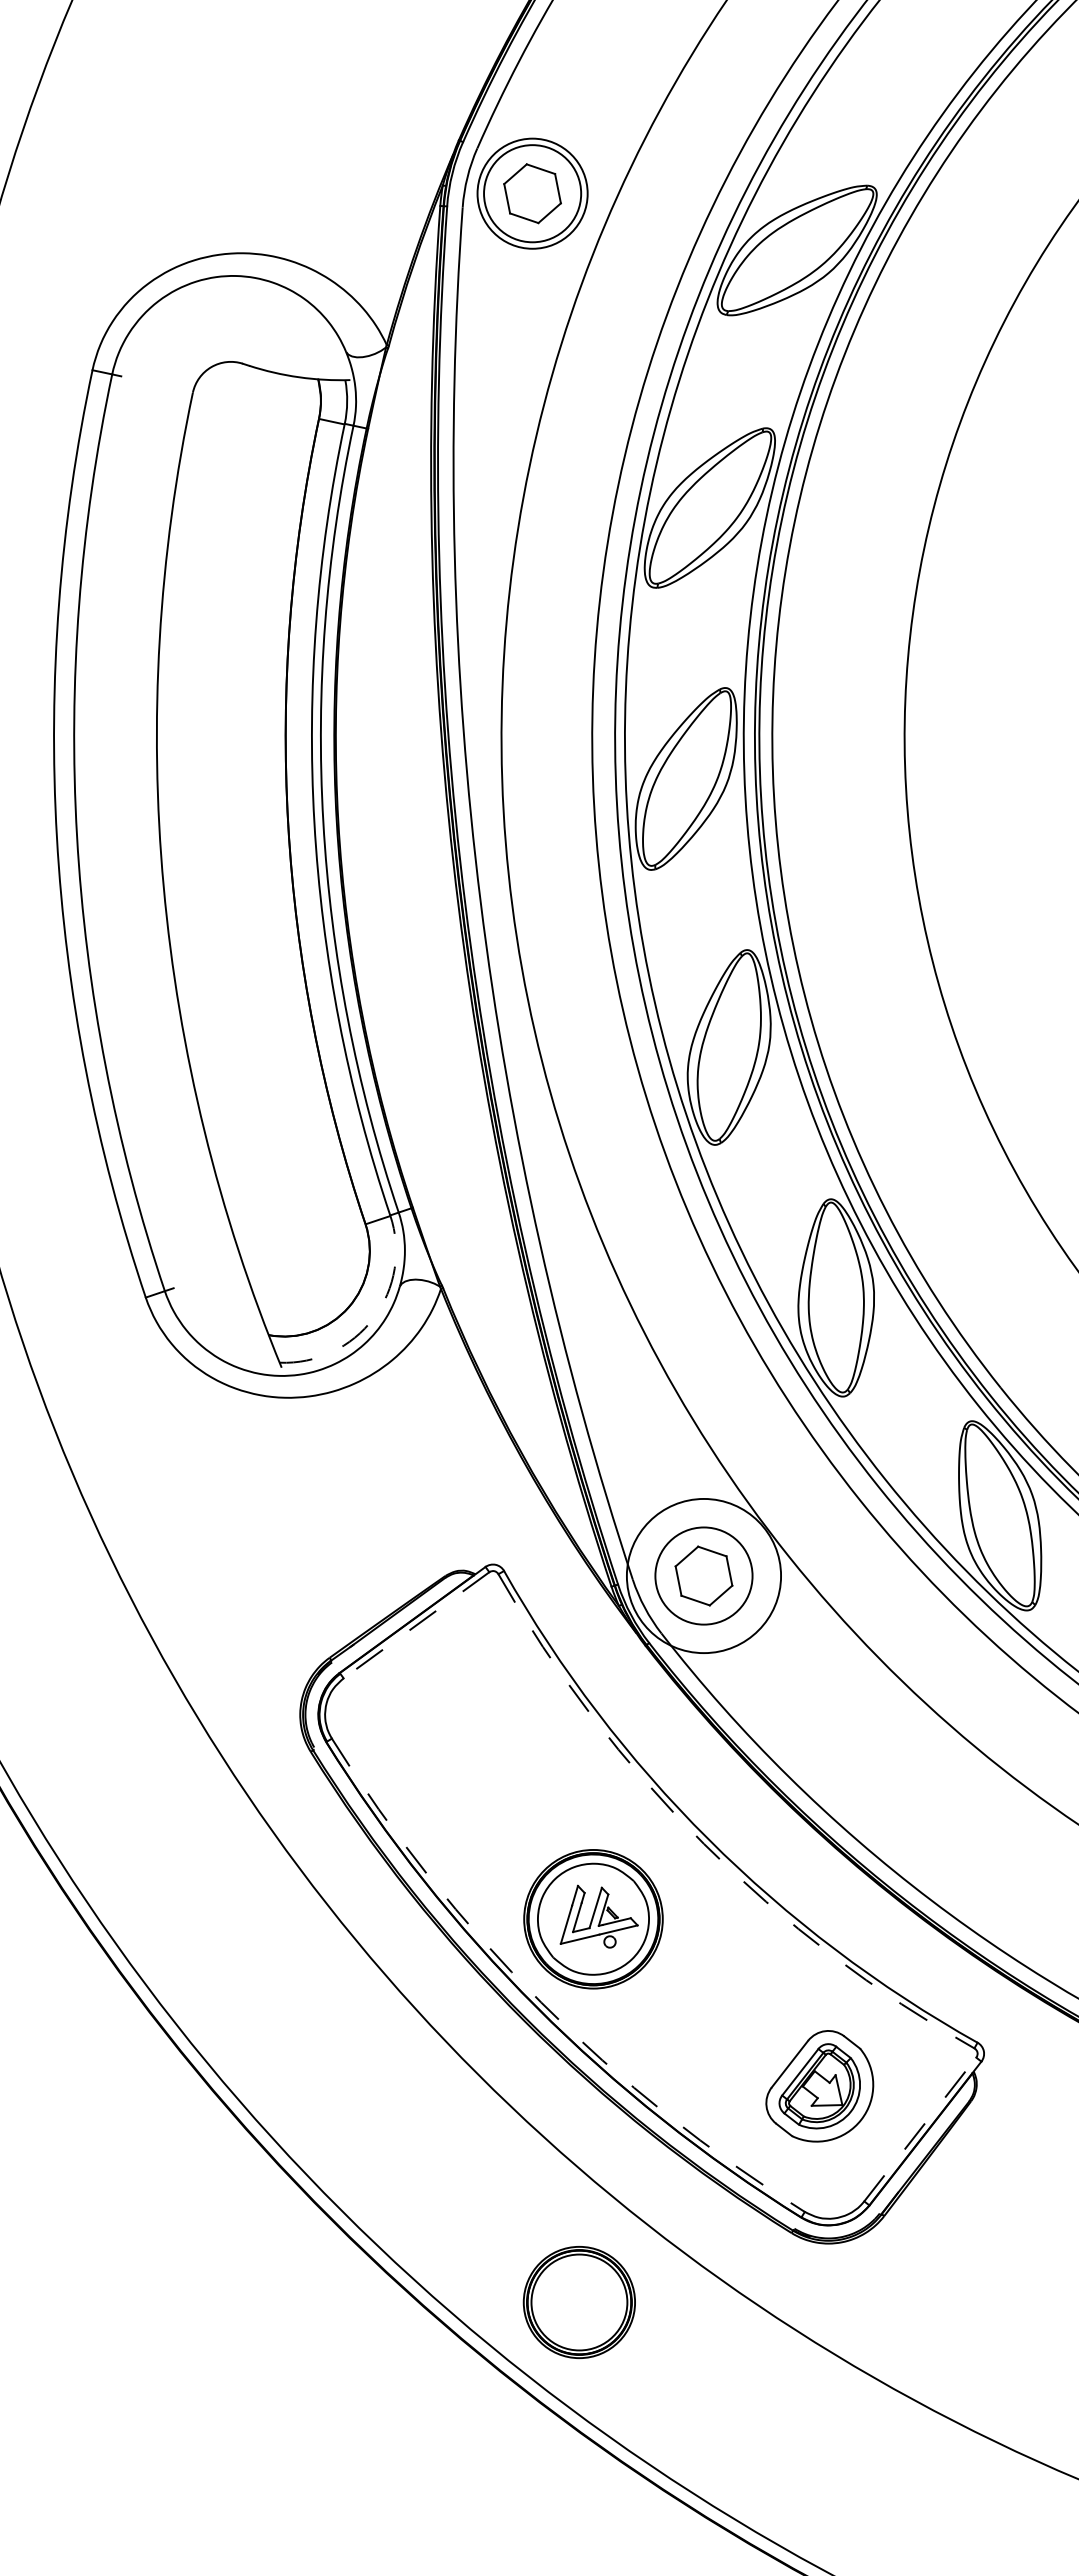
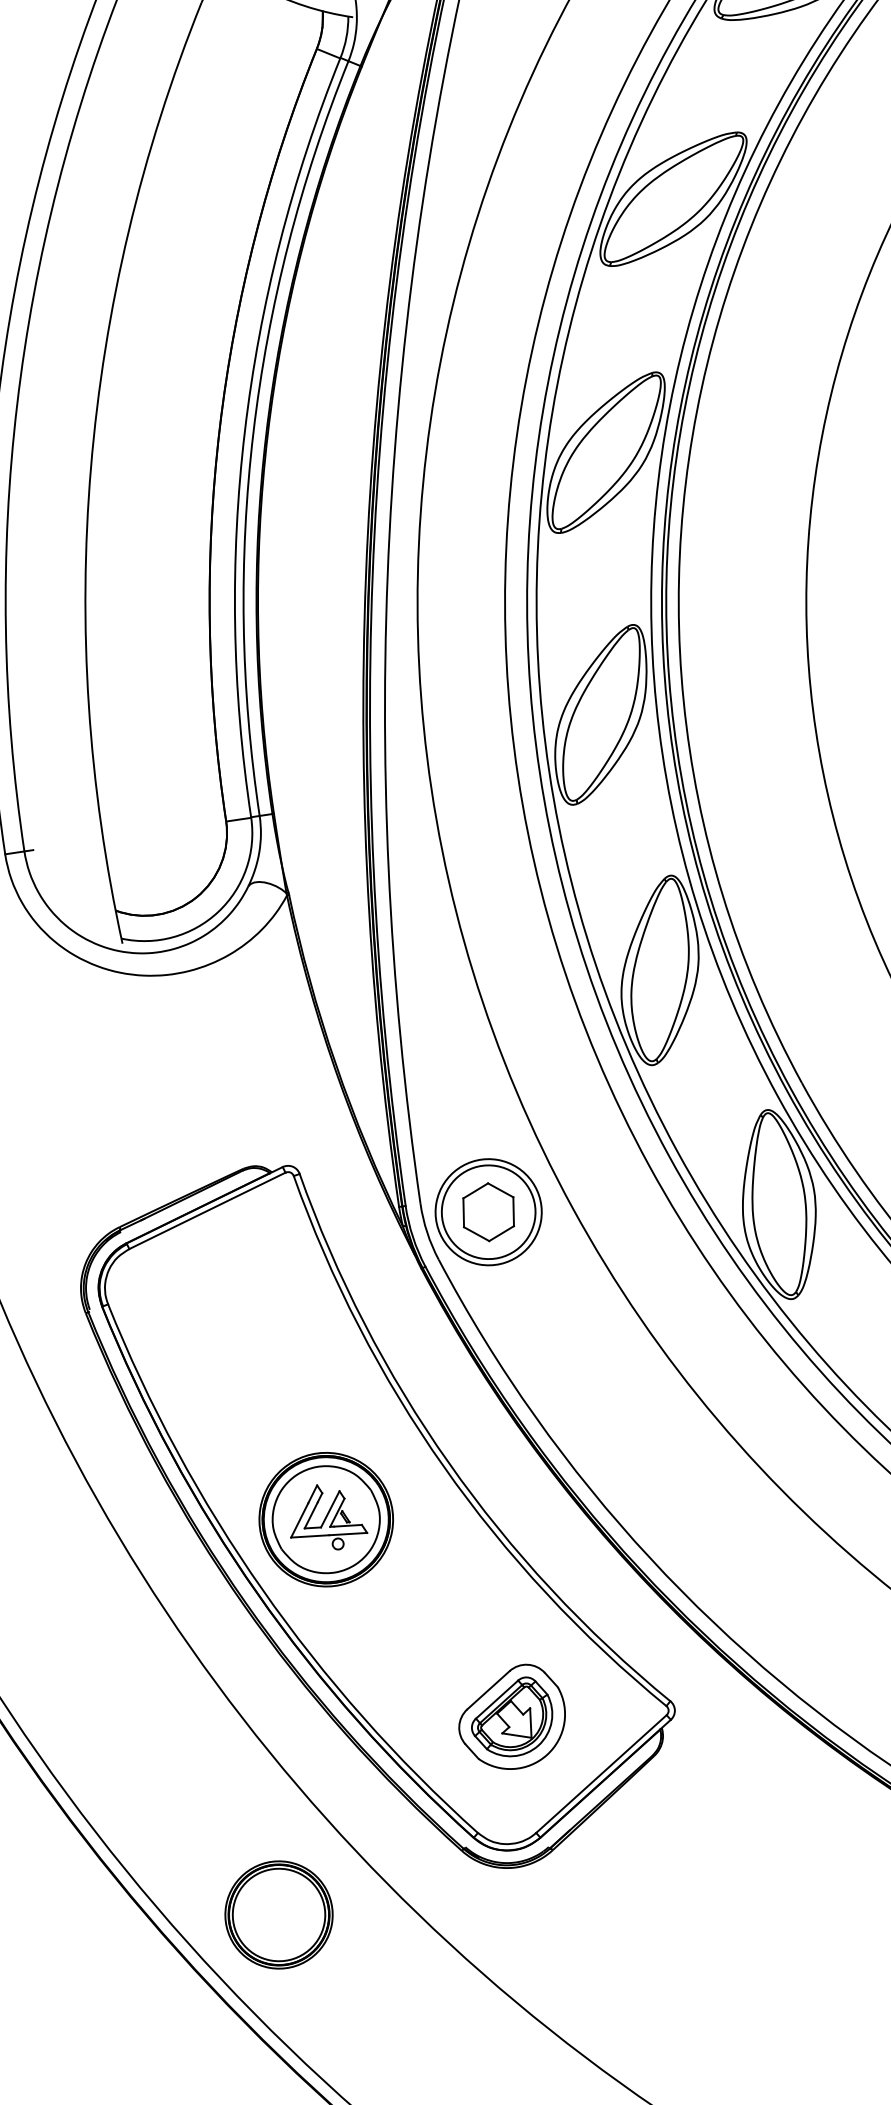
arc: (373, 1318) -> (217, 912), dashed -> solid
circle: (703, 1575) -> (488, 1211), size x0.71
line: (416, 1625) -> (207, 1211), dashed -> solid
arc: (703, 1843) -> (443, 1466), dashed -> solid
arc: (541, 2002) -> (262, 1590), dashed -> solid
line: (920, 2129) -> (601, 1774), dashed -> solid
part: (578, 2302) -> (278, 1914), moved

